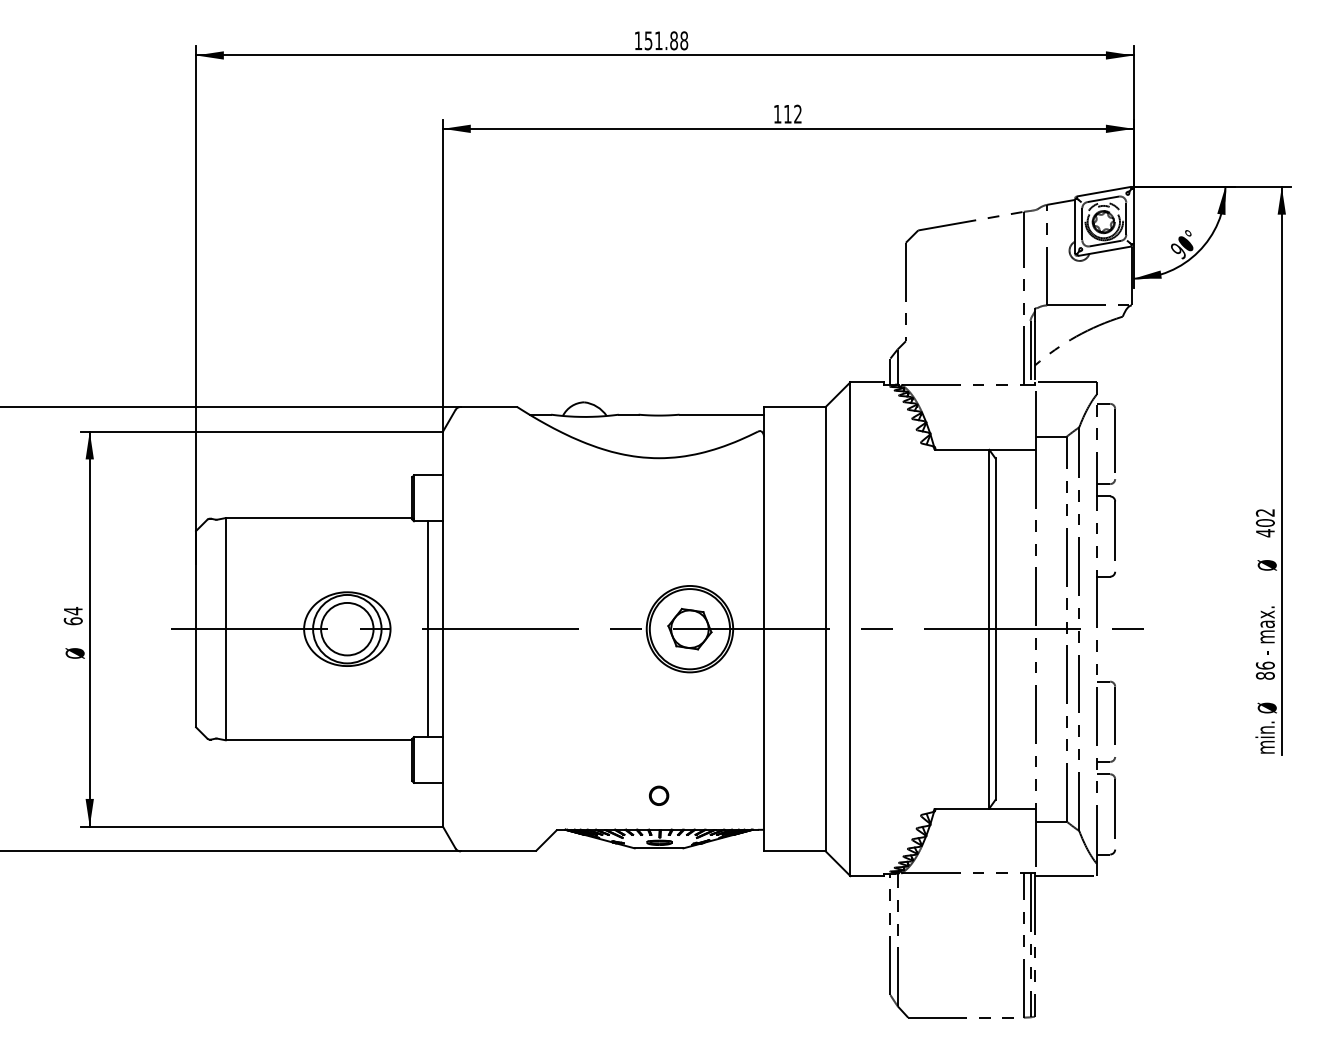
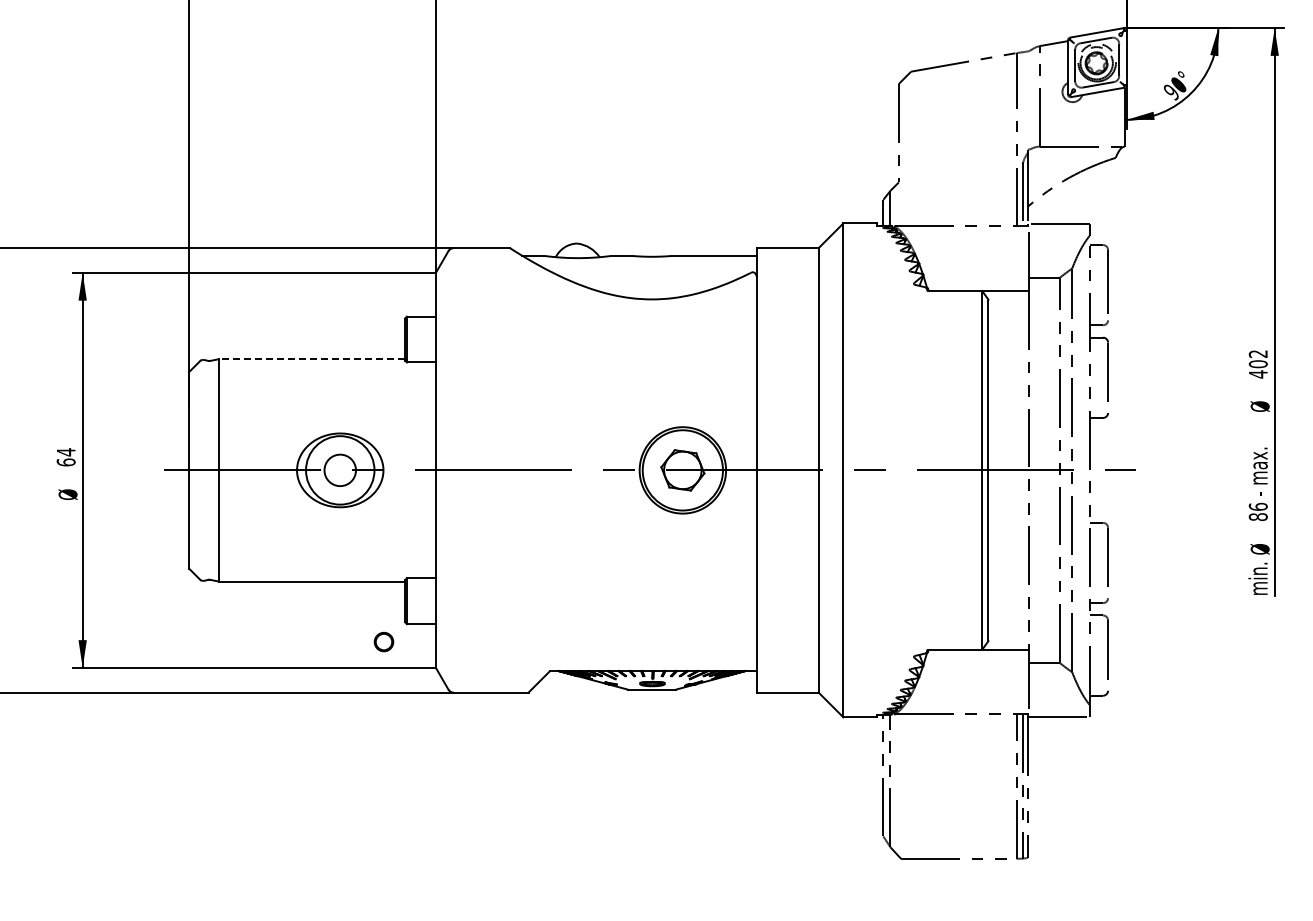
line: (318, 518) -> (311, 359), solid -> dashed
circle: (347, 628) -> (340, 469), size x0.6
line: (427, 629) -> (420, 470), removed
part: (659, 795) -> (384, 641), moved

